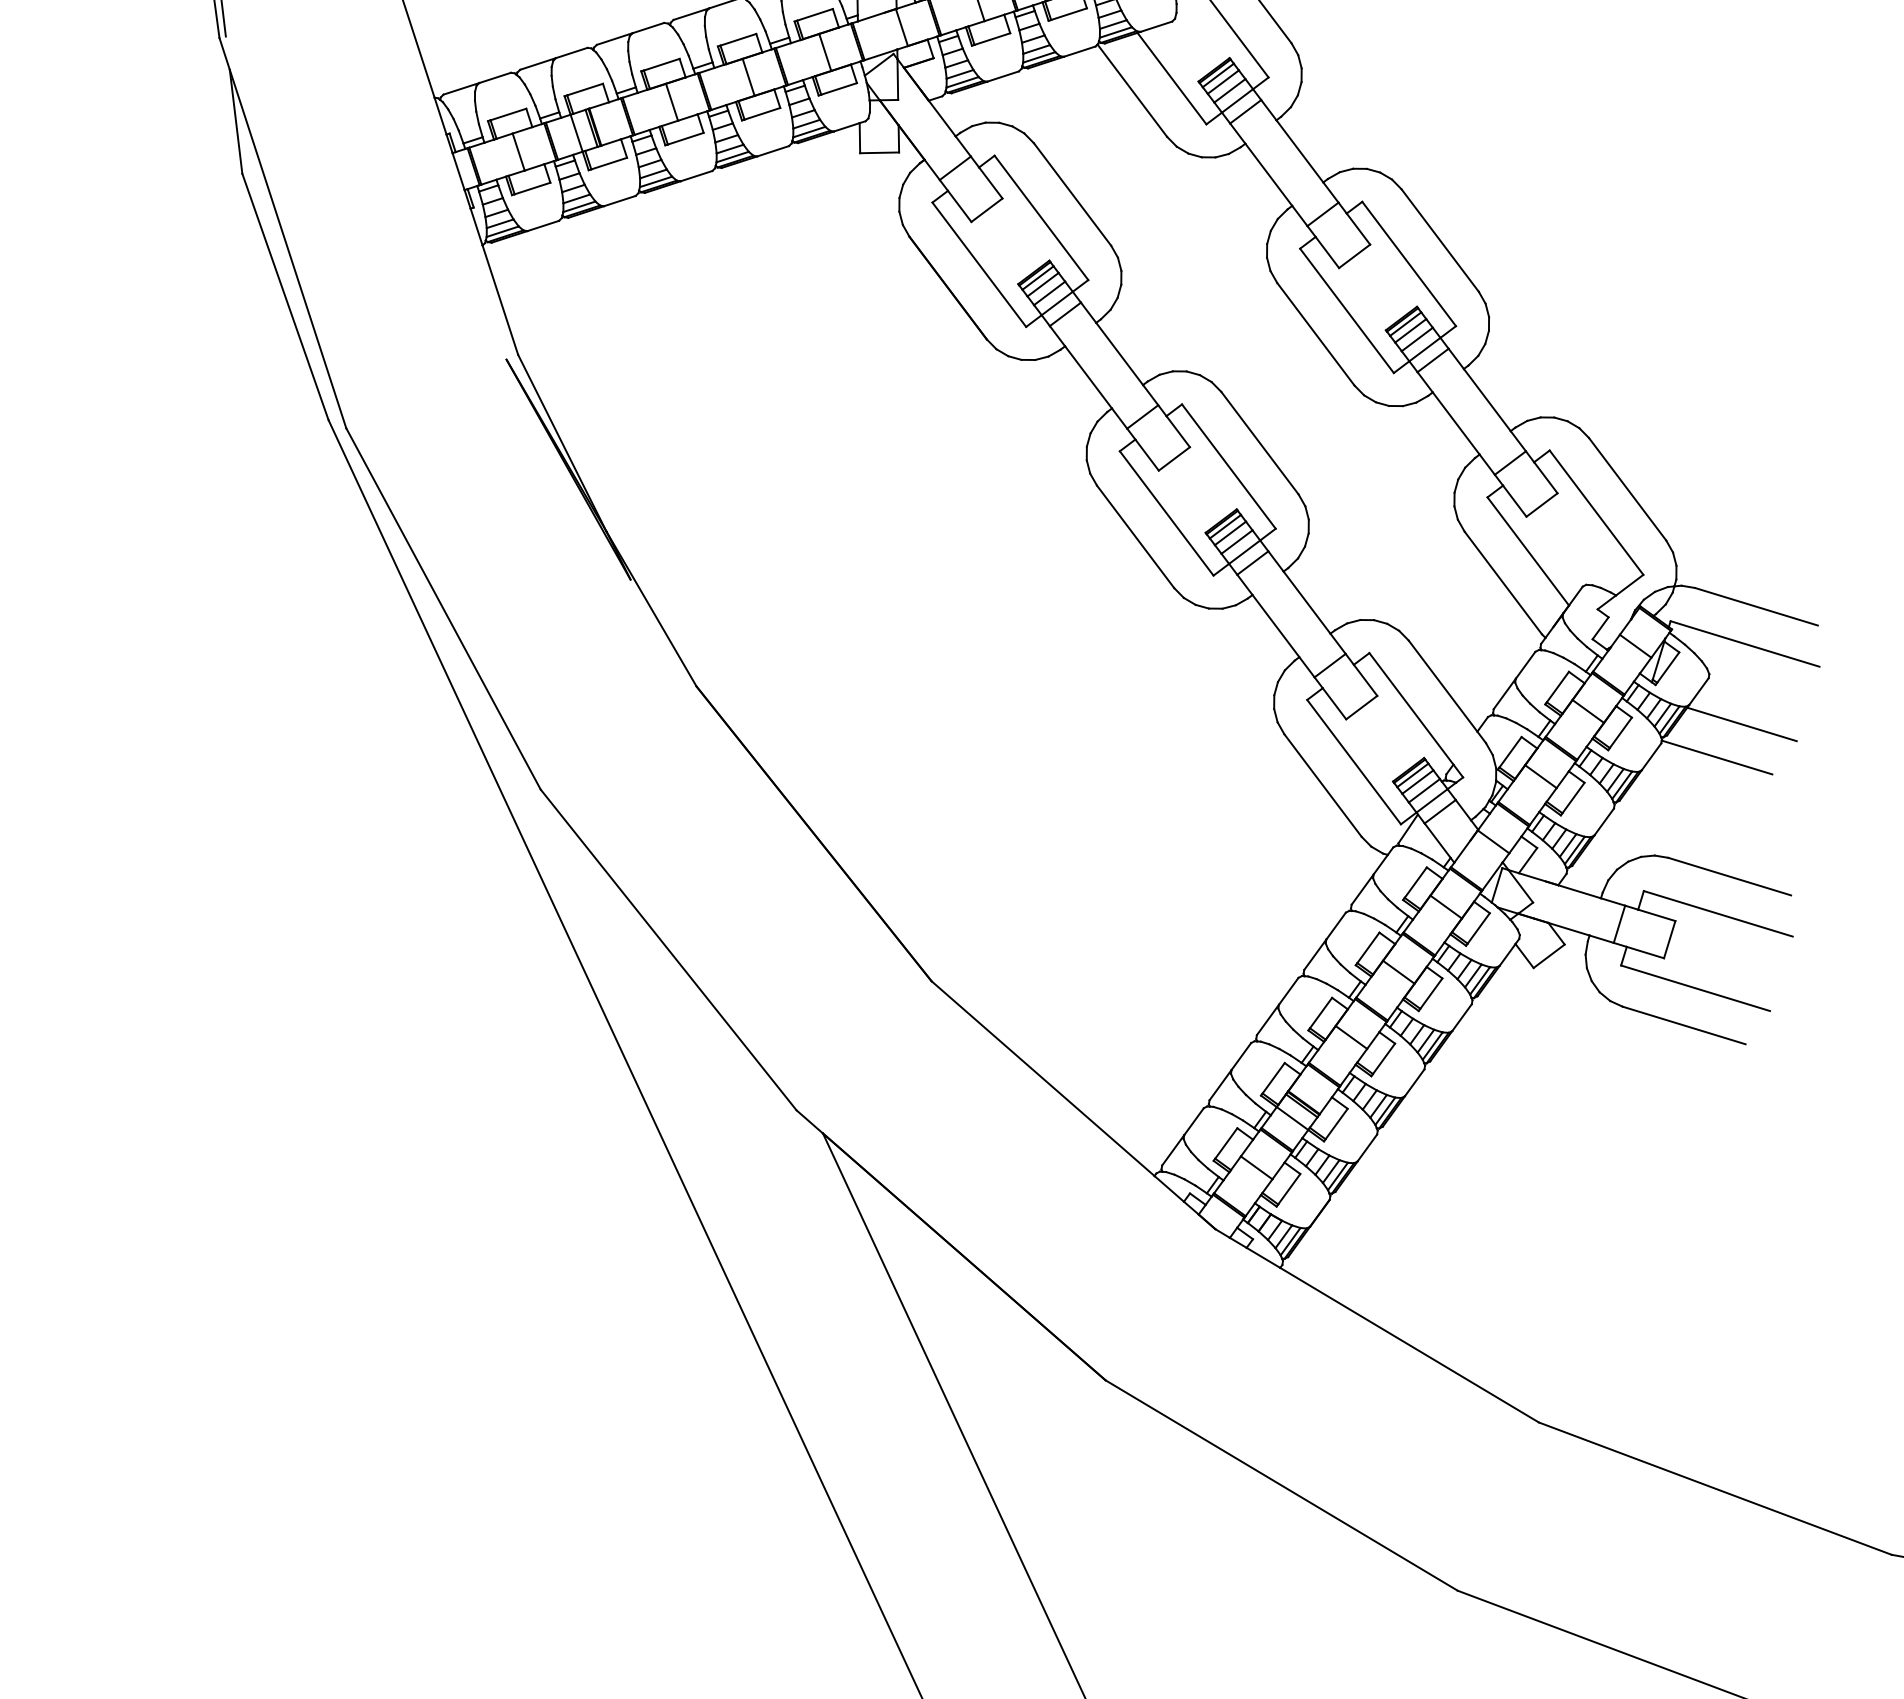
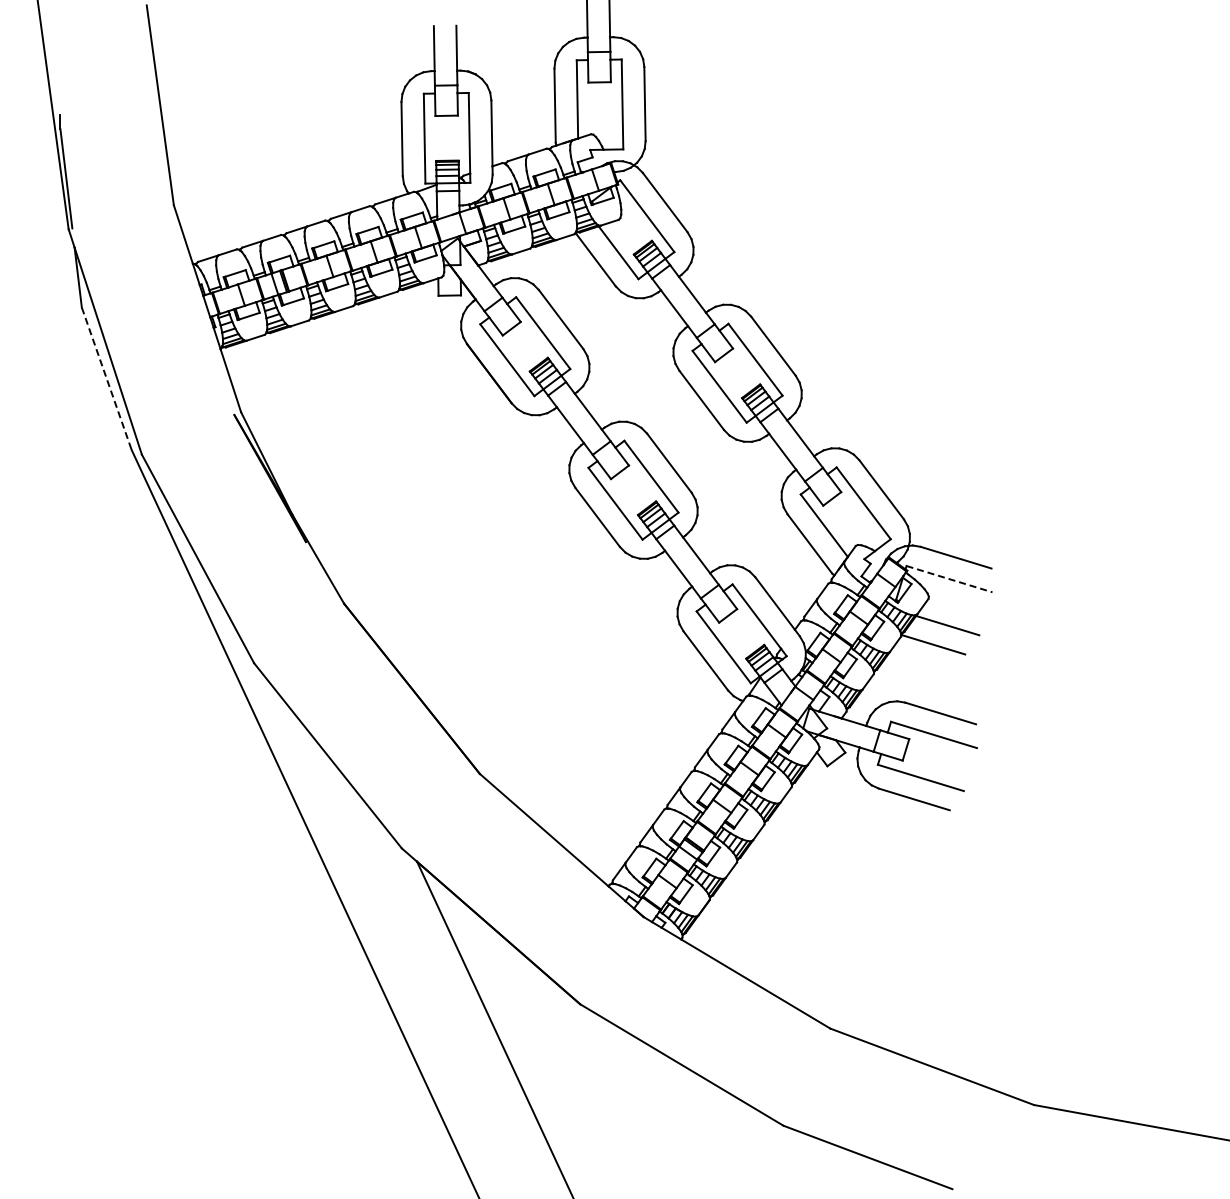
line: (285, 298) -> (106, 379), solid -> dashed
line: (1745, 644) -> (949, 579), solid -> dashed

